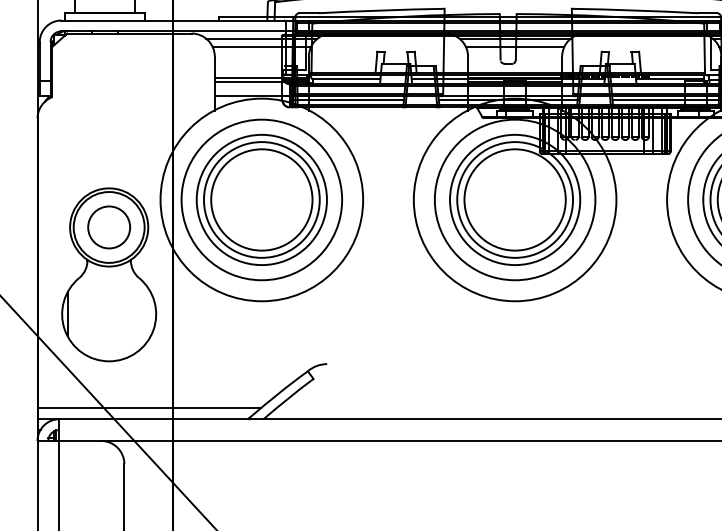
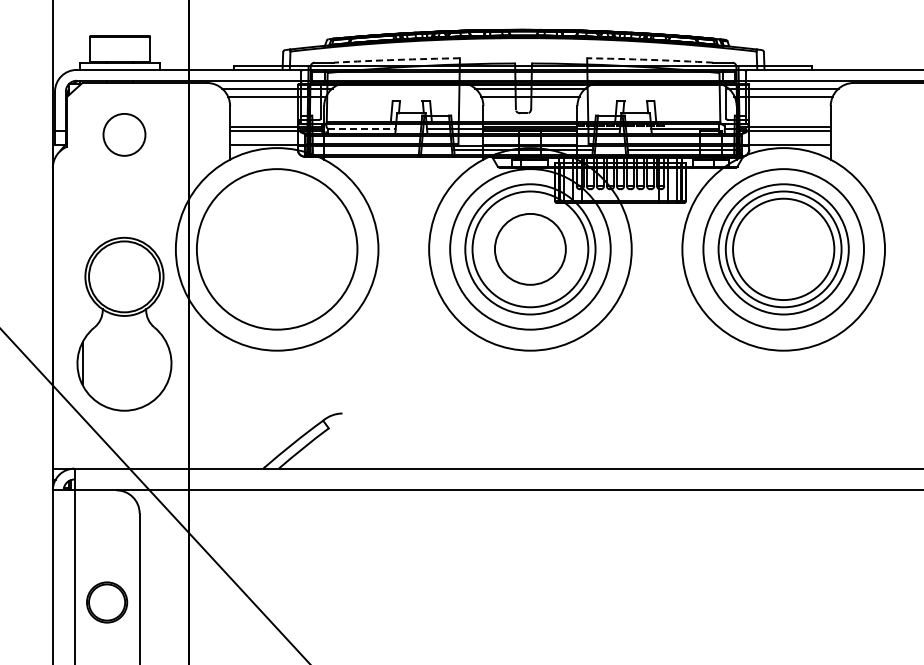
arc: (381, 10) -> (396, 59), solid -> dashed
arc: (635, 10) -> (650, 59), solid -> dashed
line: (346, 79) -> (361, 128), solid -> dashed
line: (348, 100) -> (363, 149), removed
part: (262, 200) -> (277, 249), removed
circle: (515, 200) -> (530, 249), size x0.7
circle: (109, 227) -> (124, 134), moved
line: (149, 408) -> (164, 457), removed

